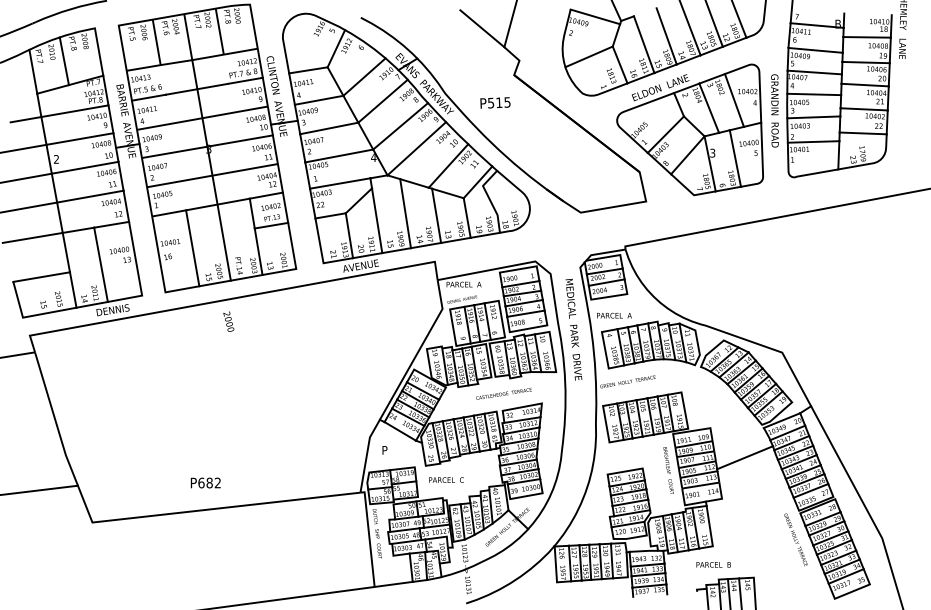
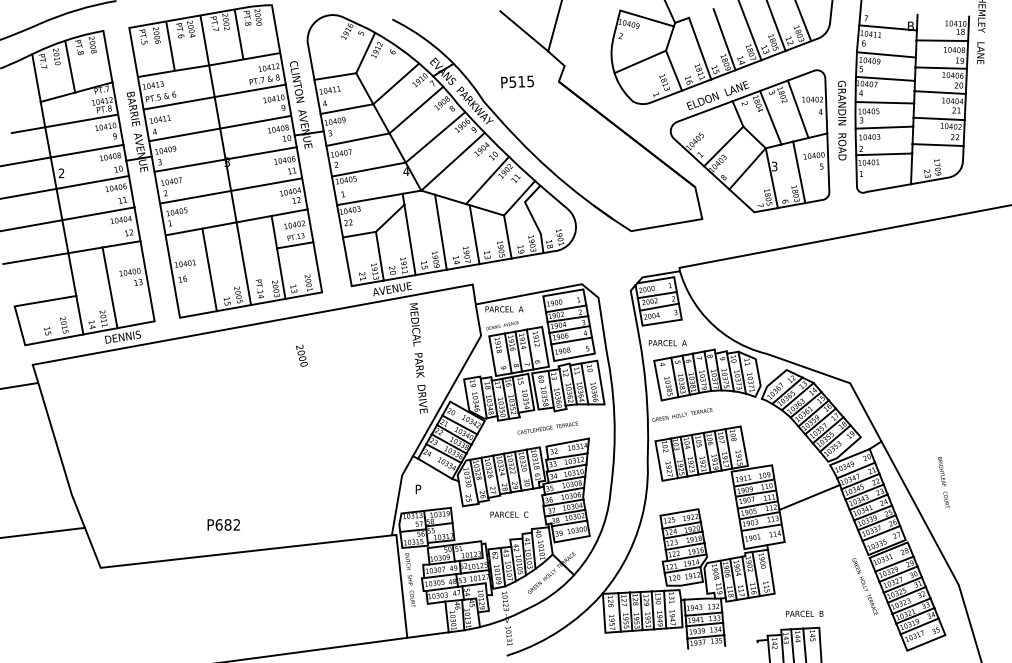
text: (495, 102) -> (517, 81), moved
text: (228, 321) -> (301, 355), moved
text: (573, 329) -> (418, 358), moved
text: (668, 470) -> (943, 482), moved
text: (446, 479) -> (509, 514), moved
text: (713, 564) -> (804, 613), moved

